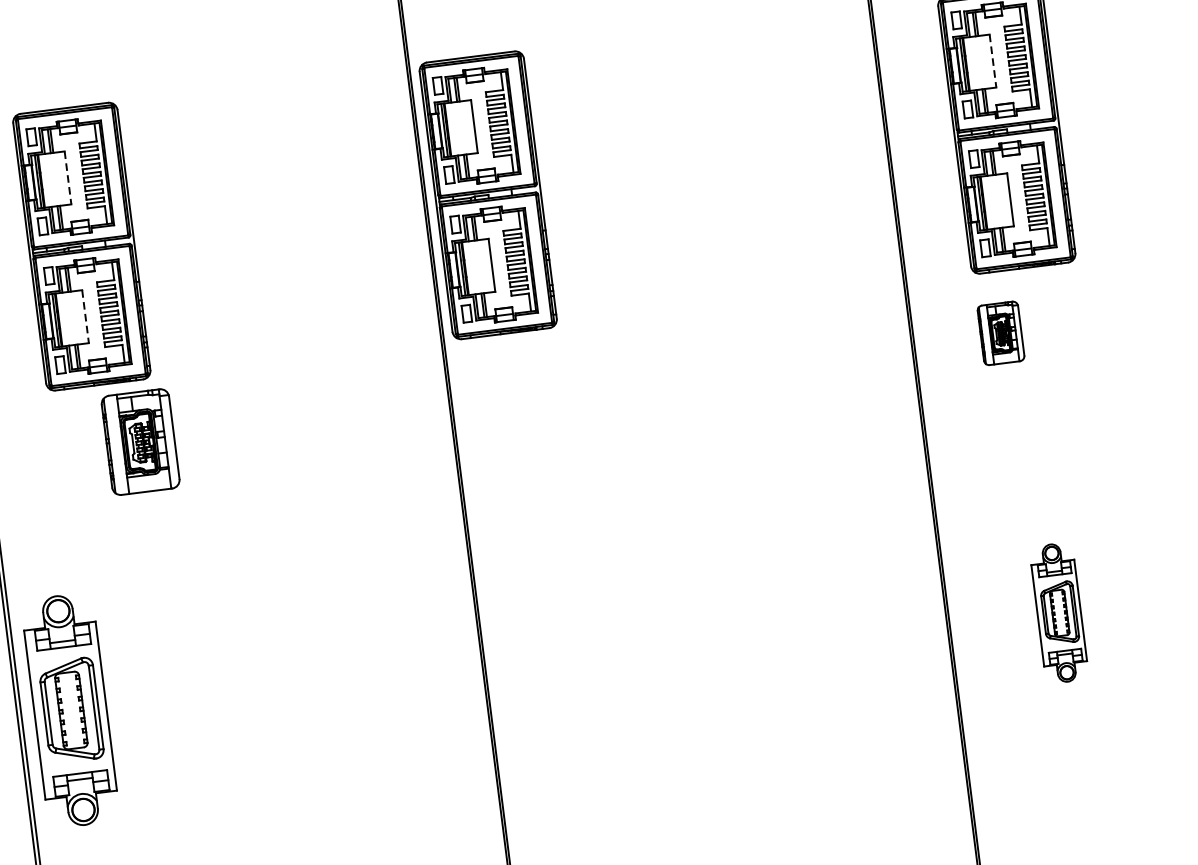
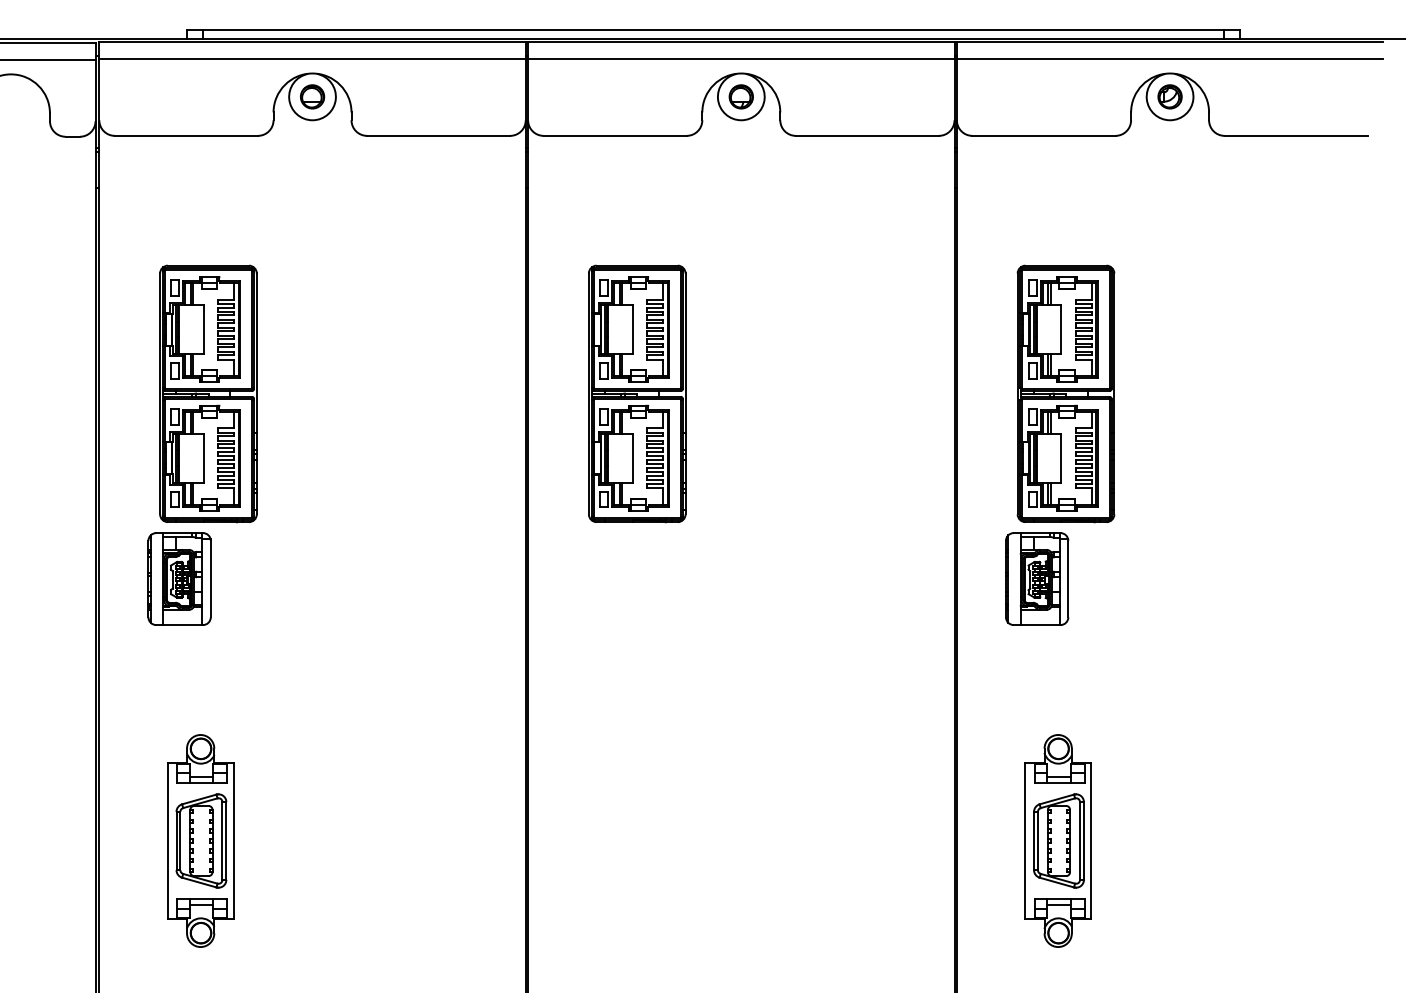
line: (993, 60) -> (1061, 329), dashed -> solid
line: (67, 177) -> (203, 329), dashed -> solid
part: (488, 194) -> (637, 393), moved
line: (85, 316) -> (203, 458), dashed -> solid
part: (1001, 332) -> (1037, 578), size x1.67
part: (140, 441) -> (179, 578), moved
part: (1058, 612) -> (1057, 840), size x1.67
part: (70, 710) -> (200, 840), moved

